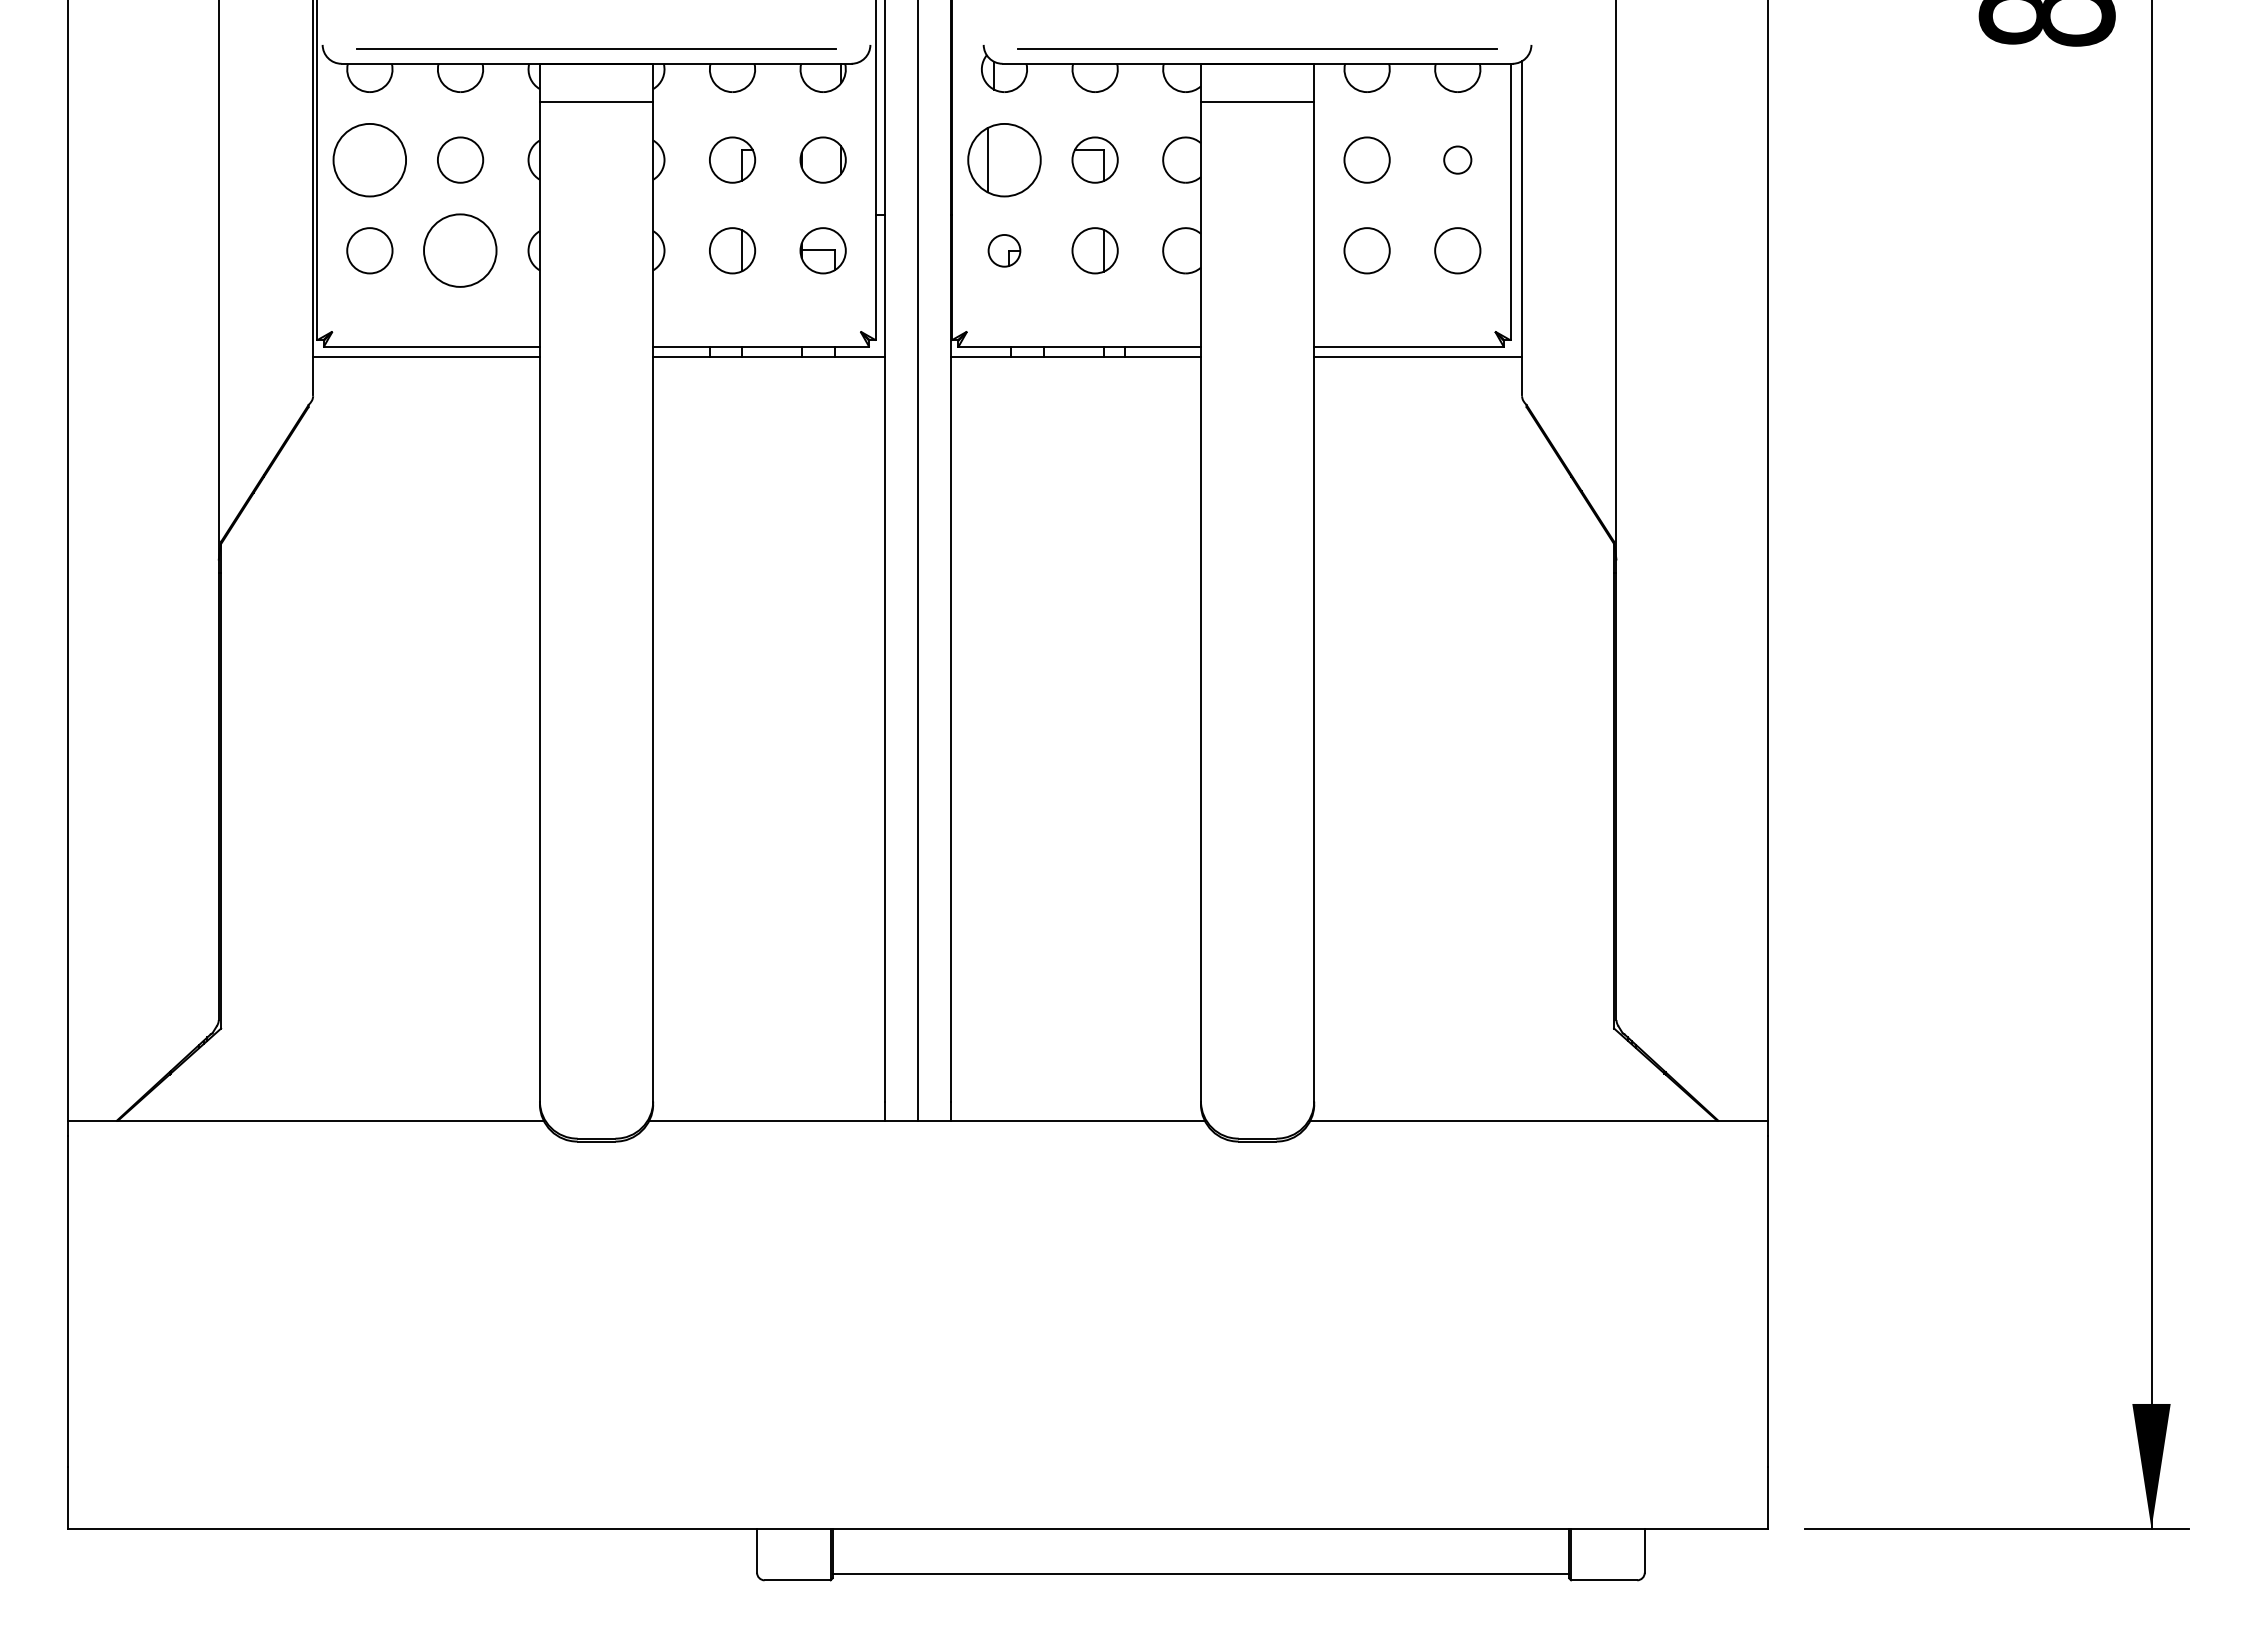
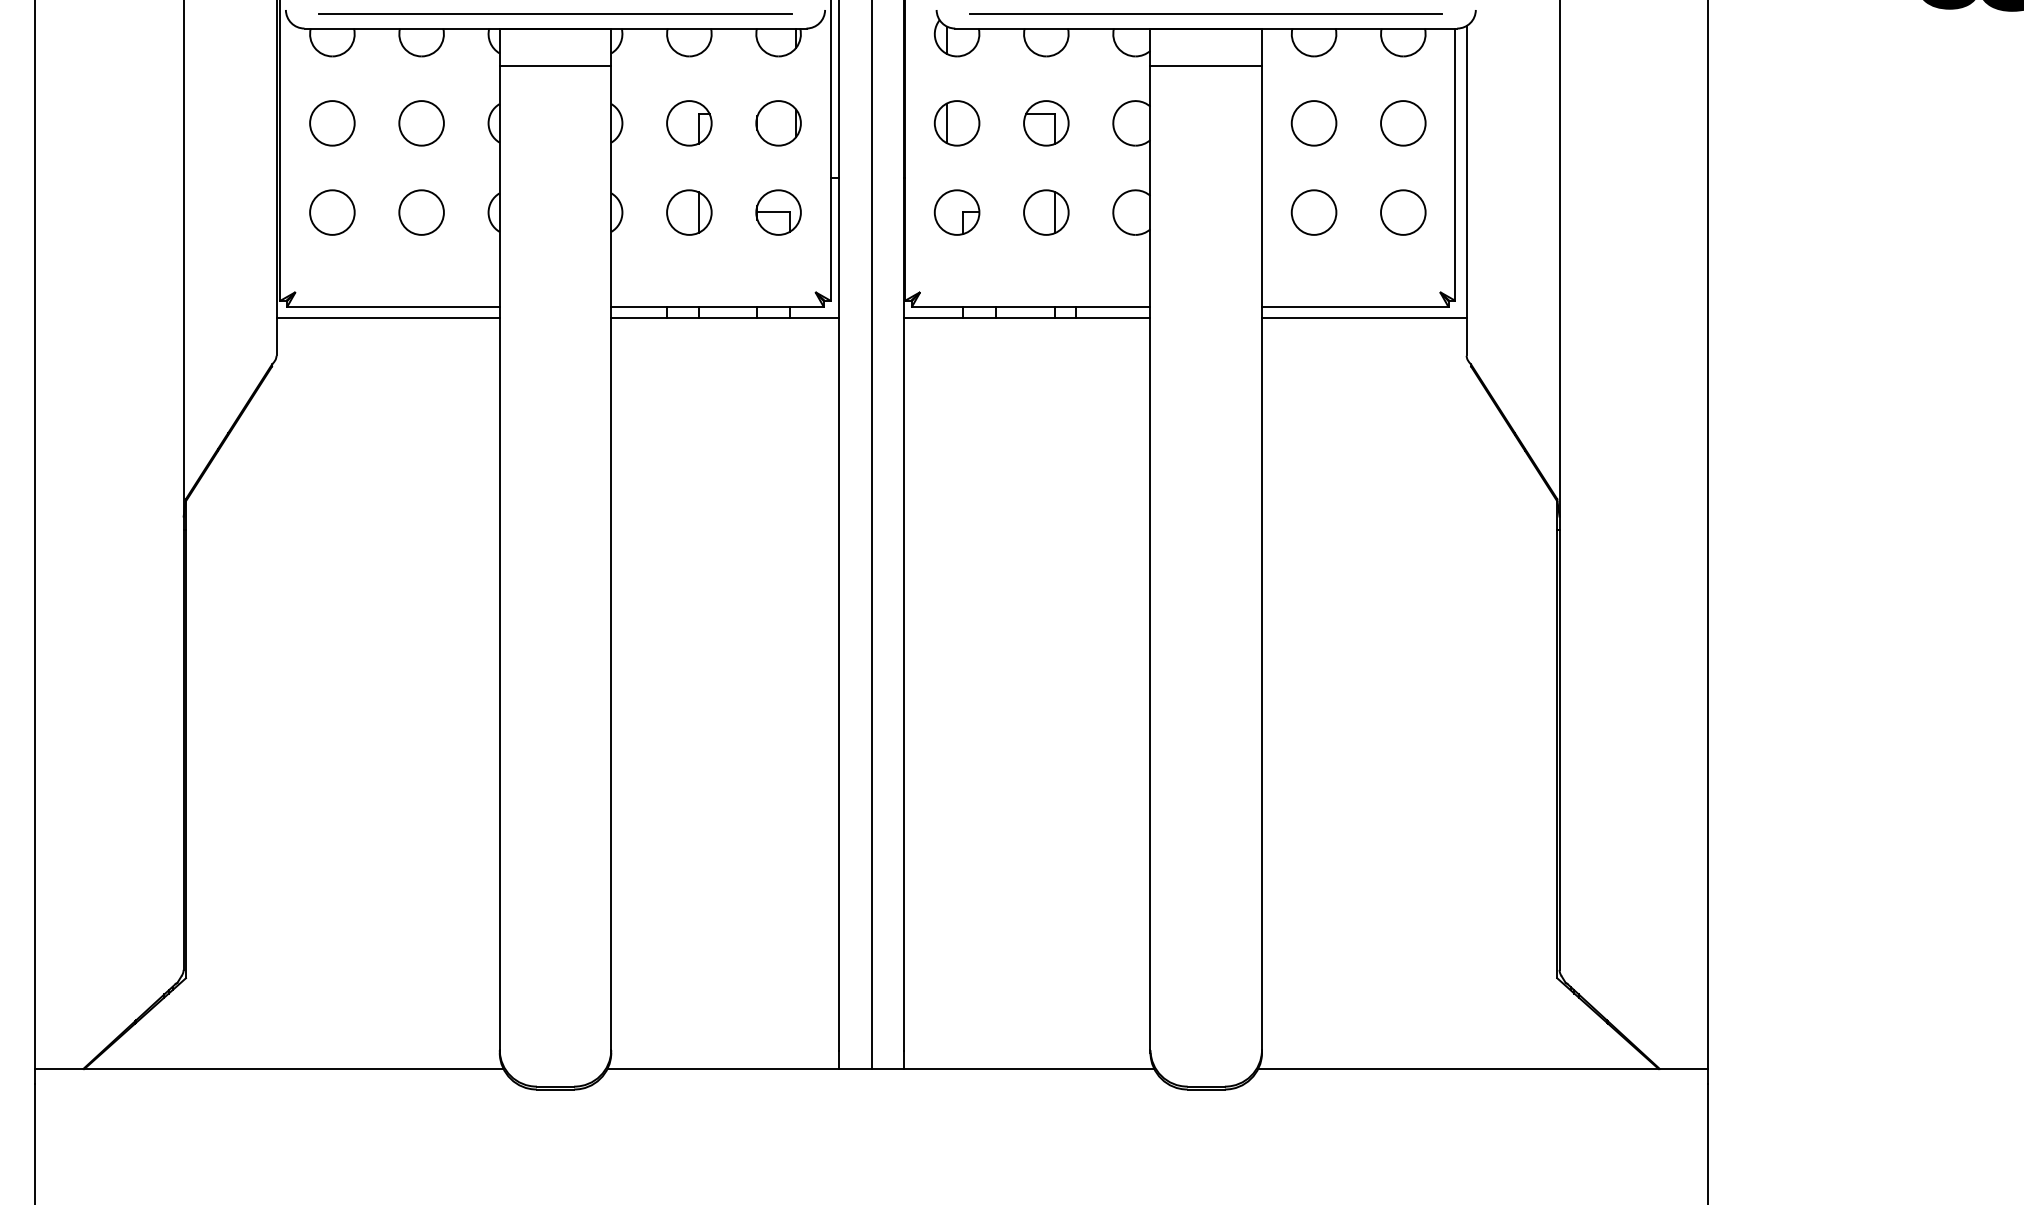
circle: (369, 159) -> (332, 122), size x0.62
part: (1004, 159) -> (957, 122), size x0.62
circle: (1457, 159) -> (1403, 122), size x1.67
circle: (460, 250) -> (421, 212), size x0.62
part: (1004, 250) -> (957, 212), size x1.43

